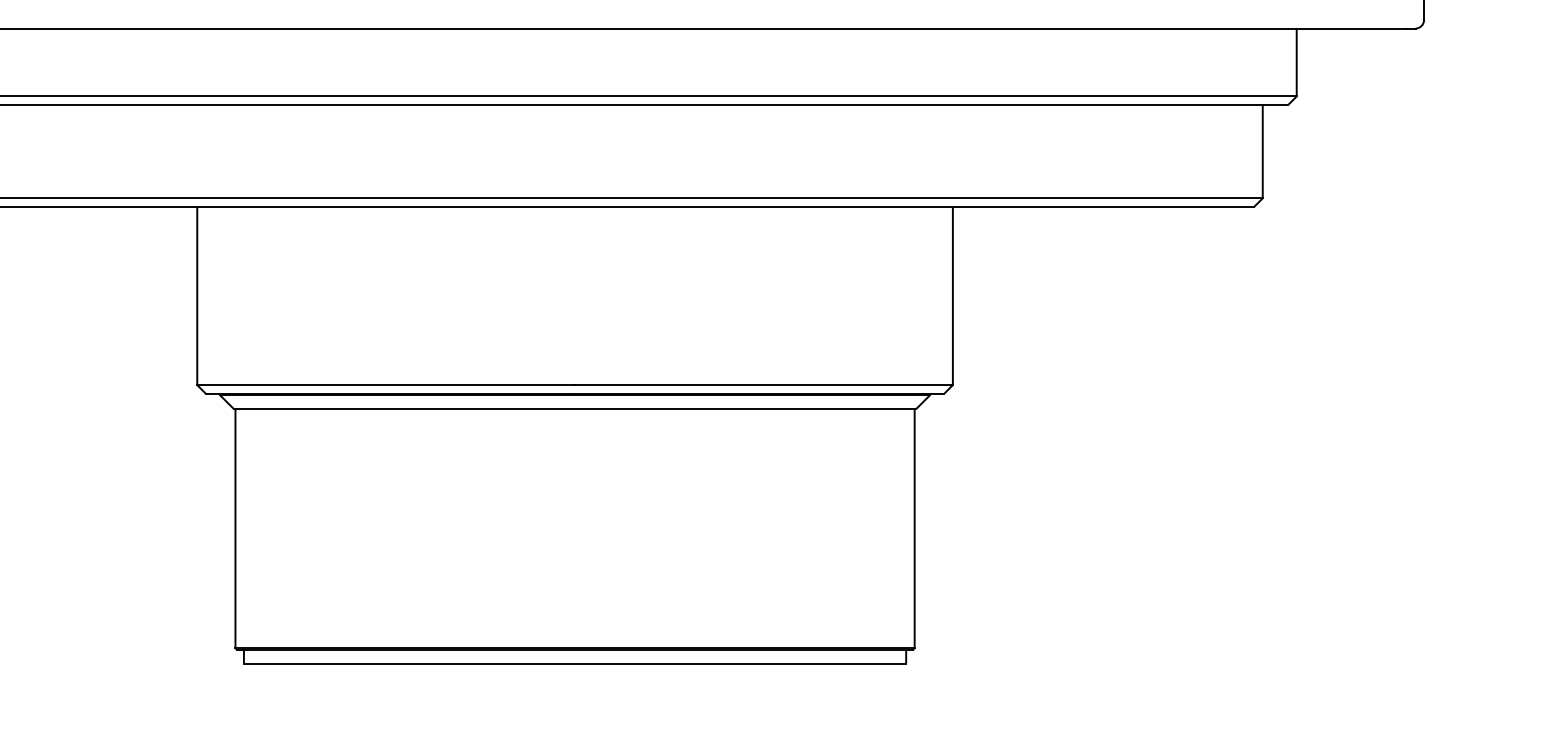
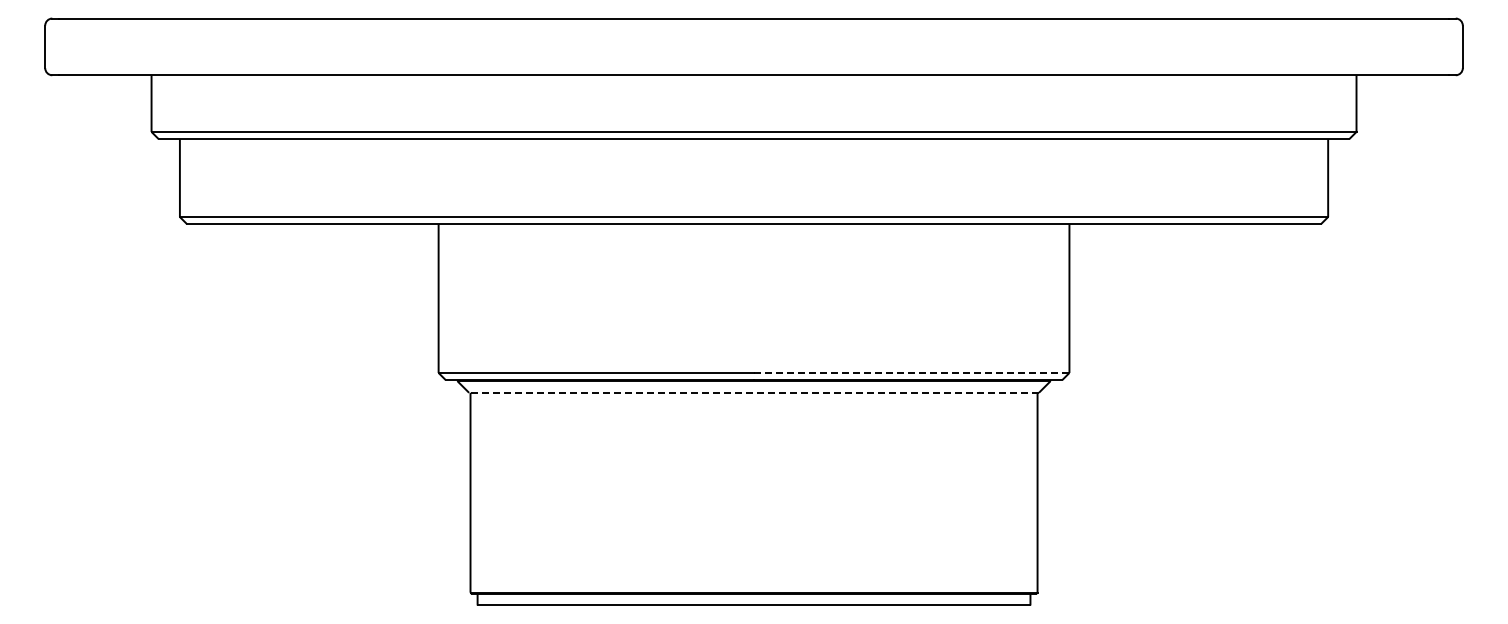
line: (763, 384) -> (911, 372), solid -> dashed
line: (575, 408) -> (754, 392), solid -> dashed

